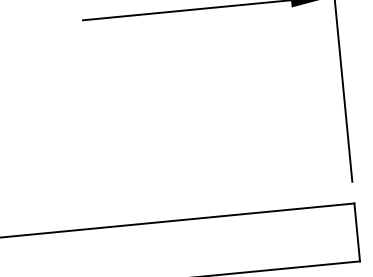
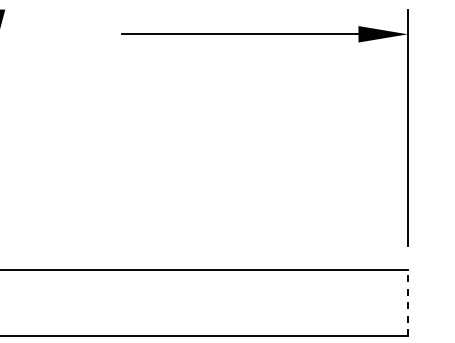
line: (356, 232) -> (407, 303), solid -> dashed

